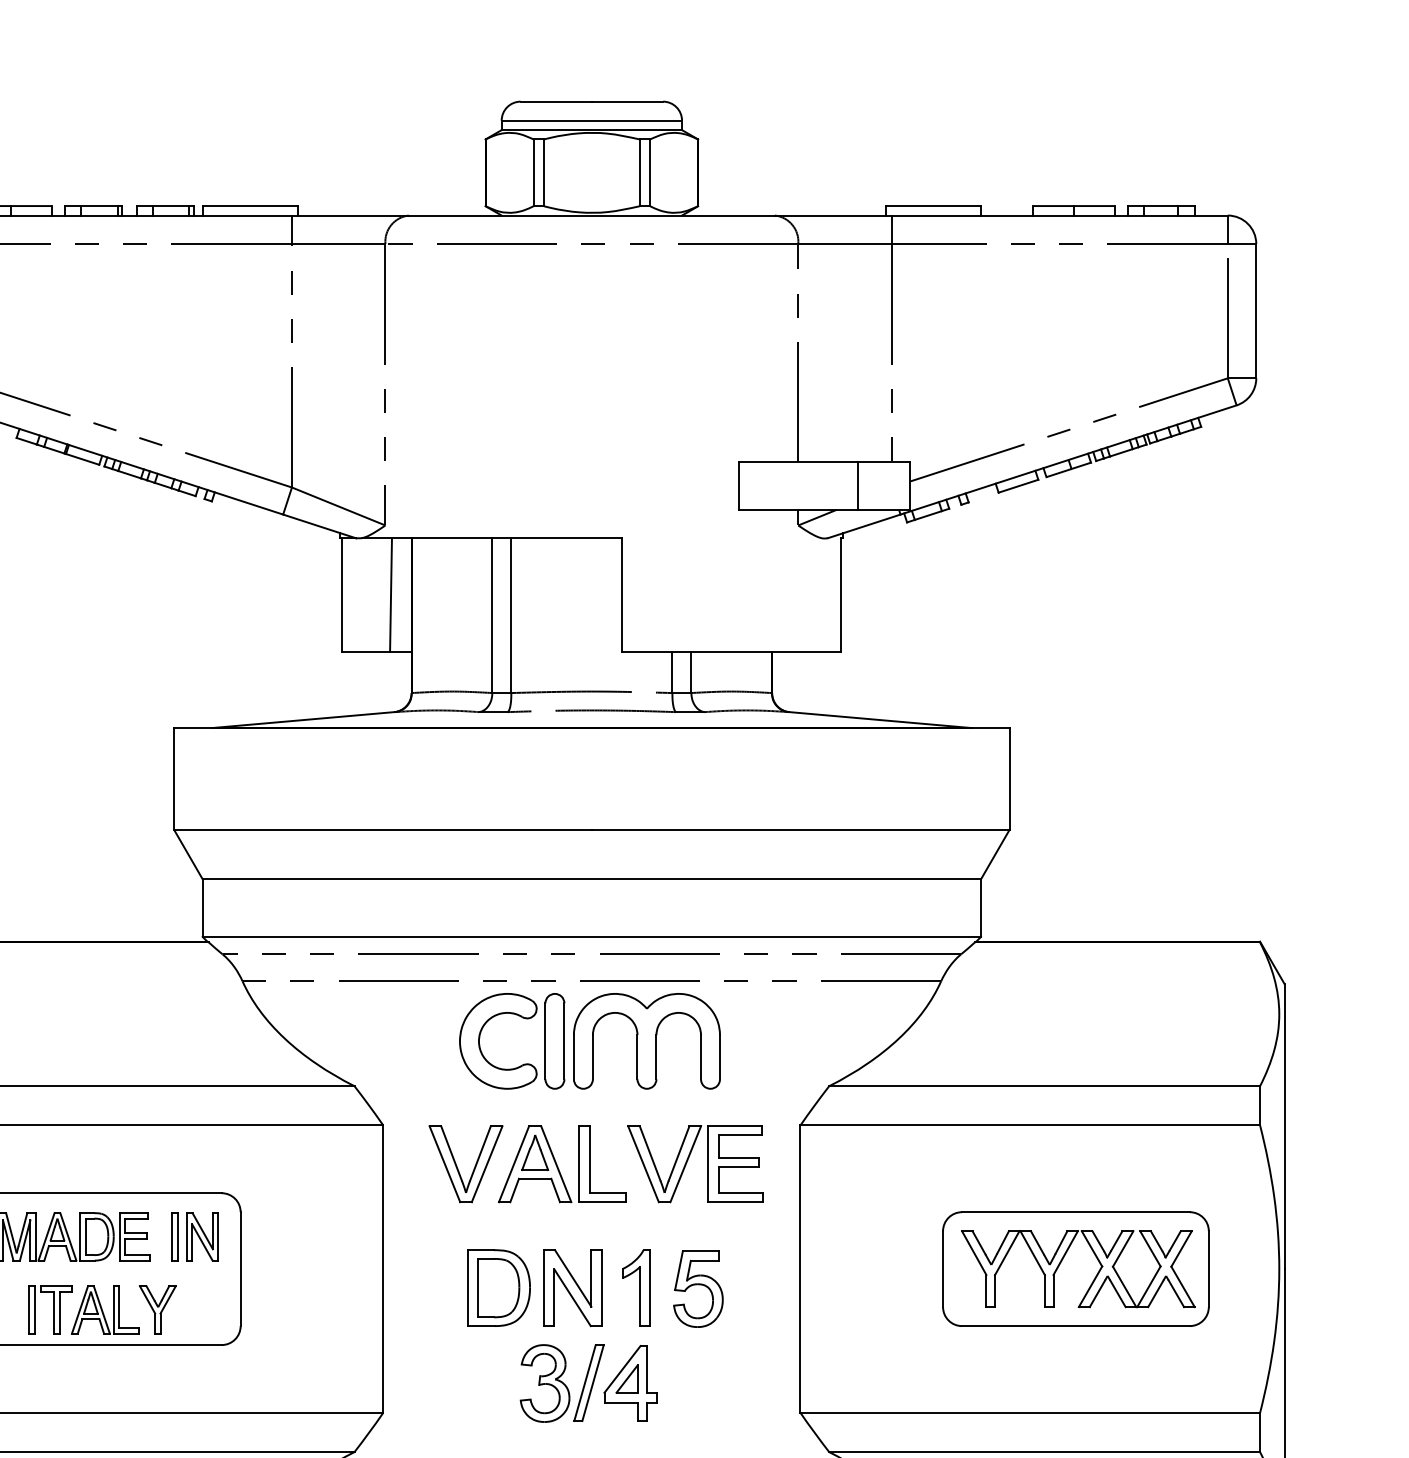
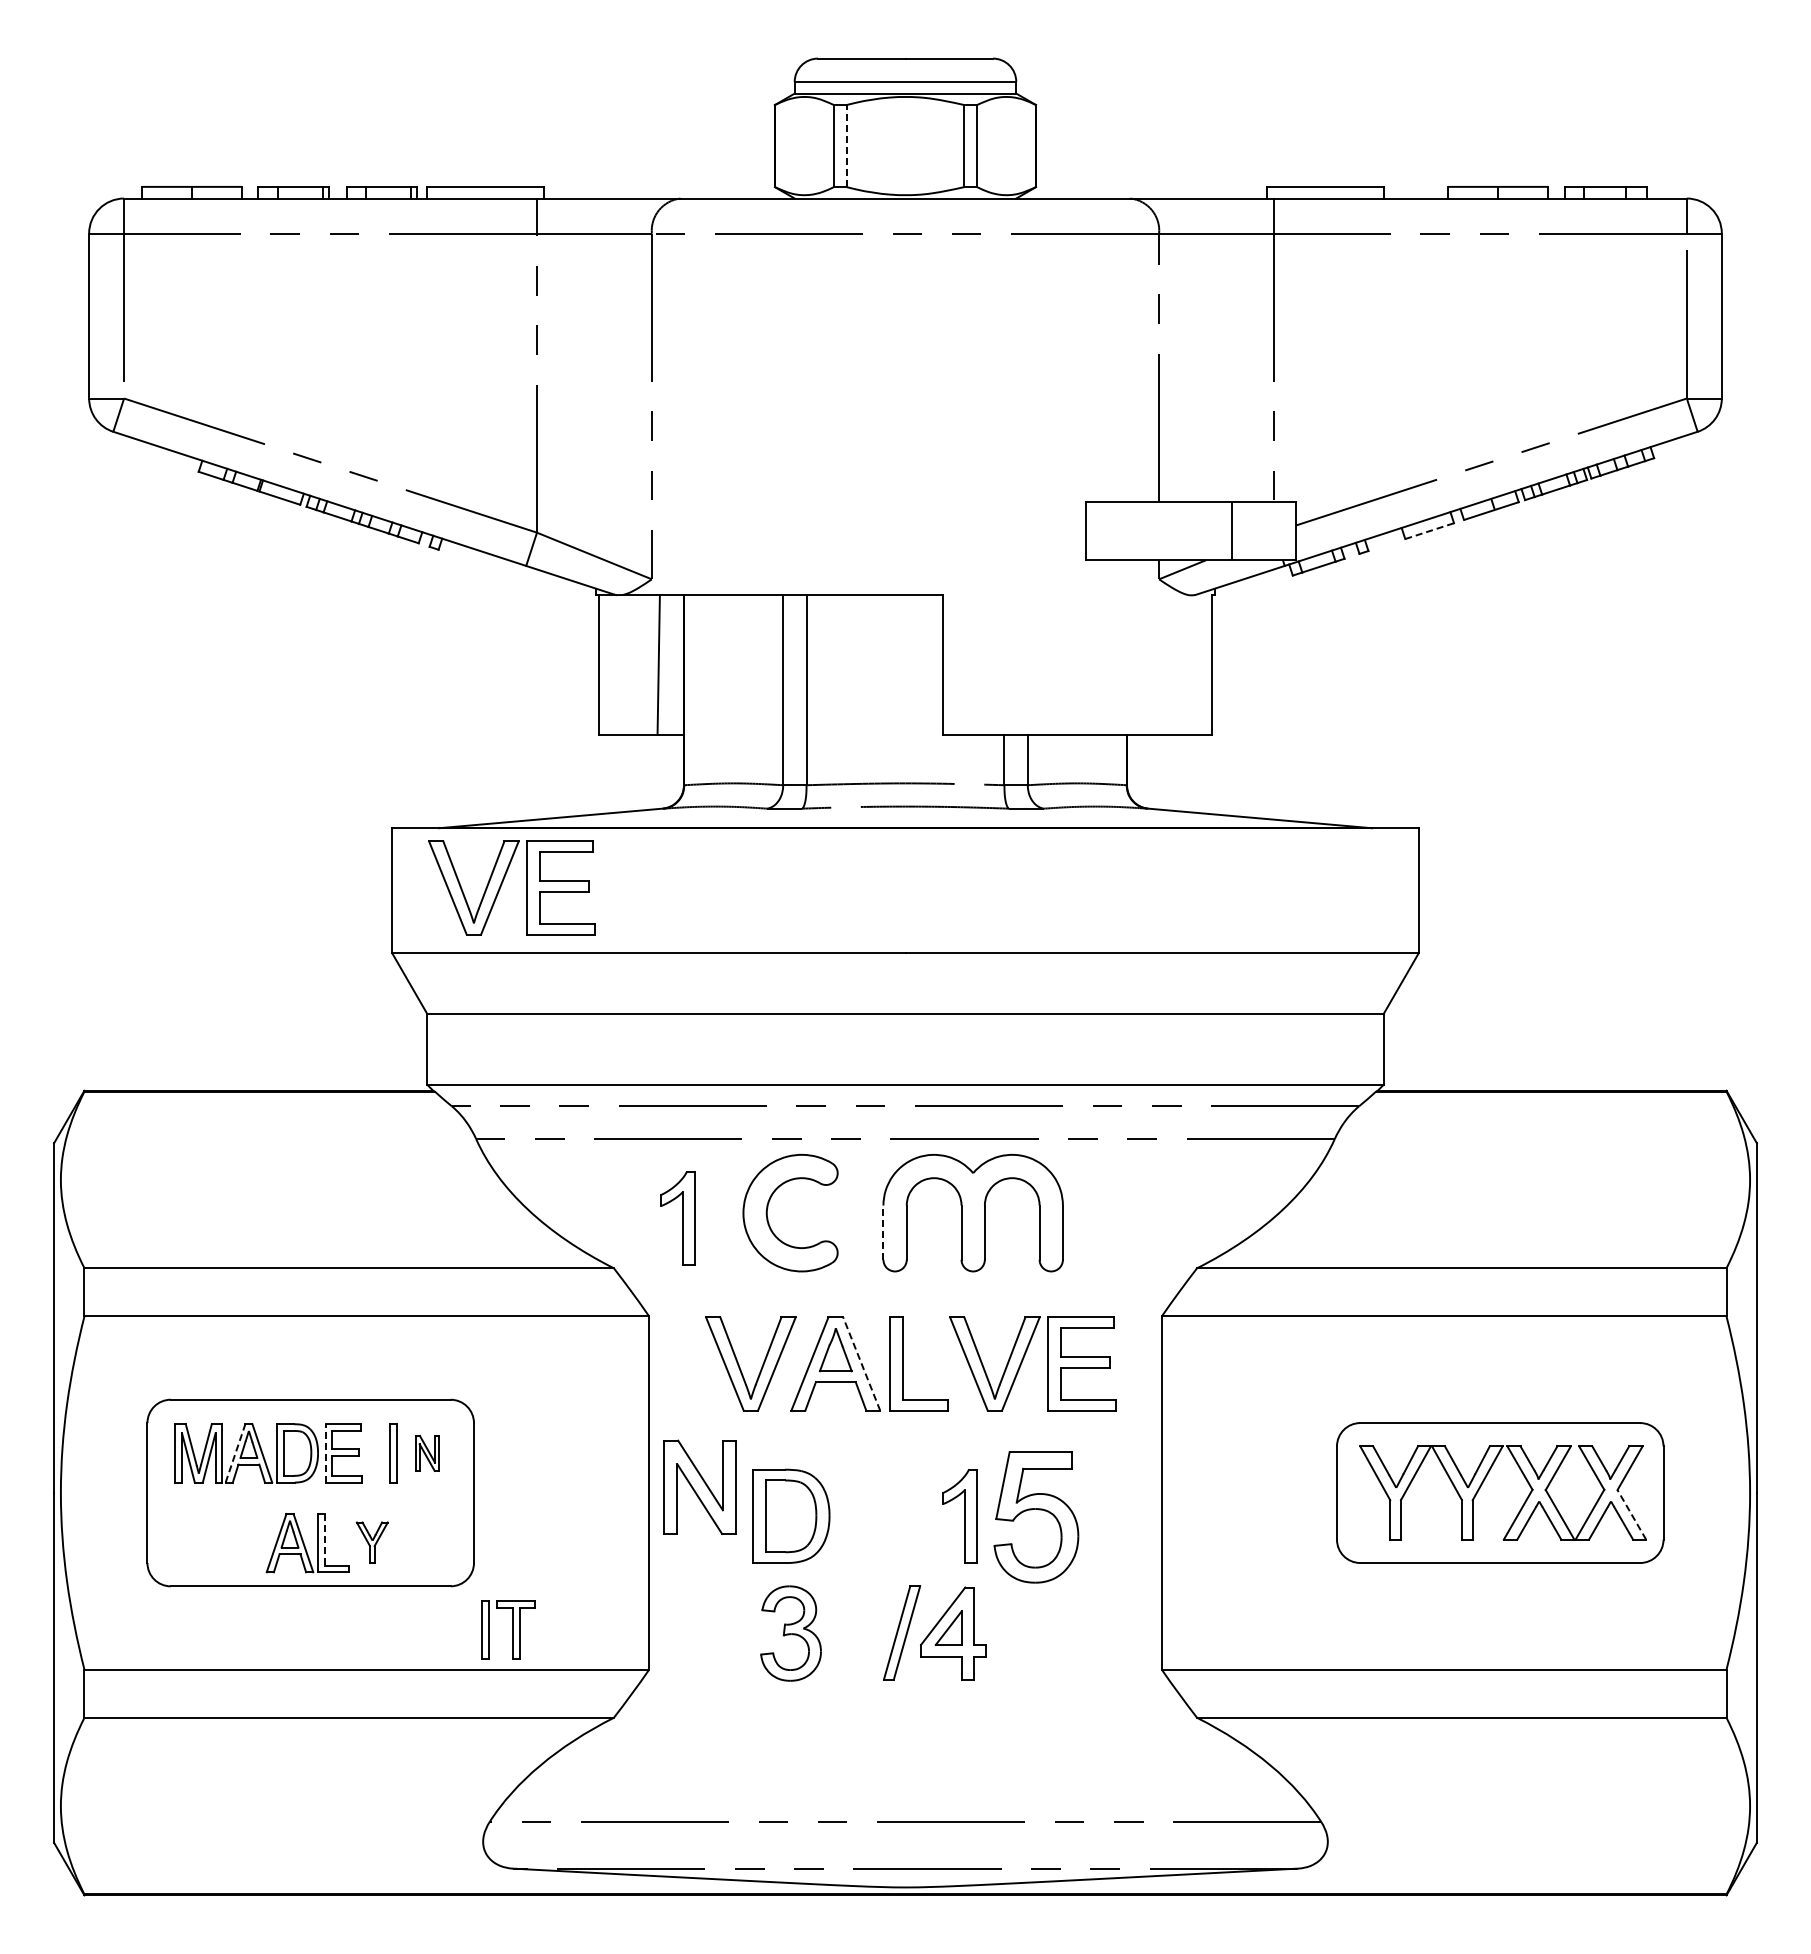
line: (543, 172) -> (846, 145), solid -> dashed
line: (1018, 486) -> (1429, 531), solid -> dashed
part: (264, 772) -> (503, 882), added
part: (554, 1041) -> (859, 1213), removed
part: (406, 1045) -> (677, 1218), added
line: (573, 1057) -> (883, 1232), solid -> dashed
line: (556, 1163) -> (861, 1363), solid -> dashed
line: (46, 1236) -> (235, 1453), solid -> dashed
line: (119, 1236) -> (325, 1452), solid -> dashed
part: (202, 1236) -> (427, 1453), size x0.6
line: (1182, 1286) -> (1631, 1514), solid -> dashed
part: (572, 1287) -> (699, 1486), moved
part: (698, 1289) -> (1036, 1517), size x1.4
line: (118, 1306) -> (324, 1539), solid -> dashed
part: (50, 1309) -> (508, 1629), moved
part: (158, 1309) -> (372, 1542), size x0.7
part: (544, 1383) -> (790, 1633), moved

